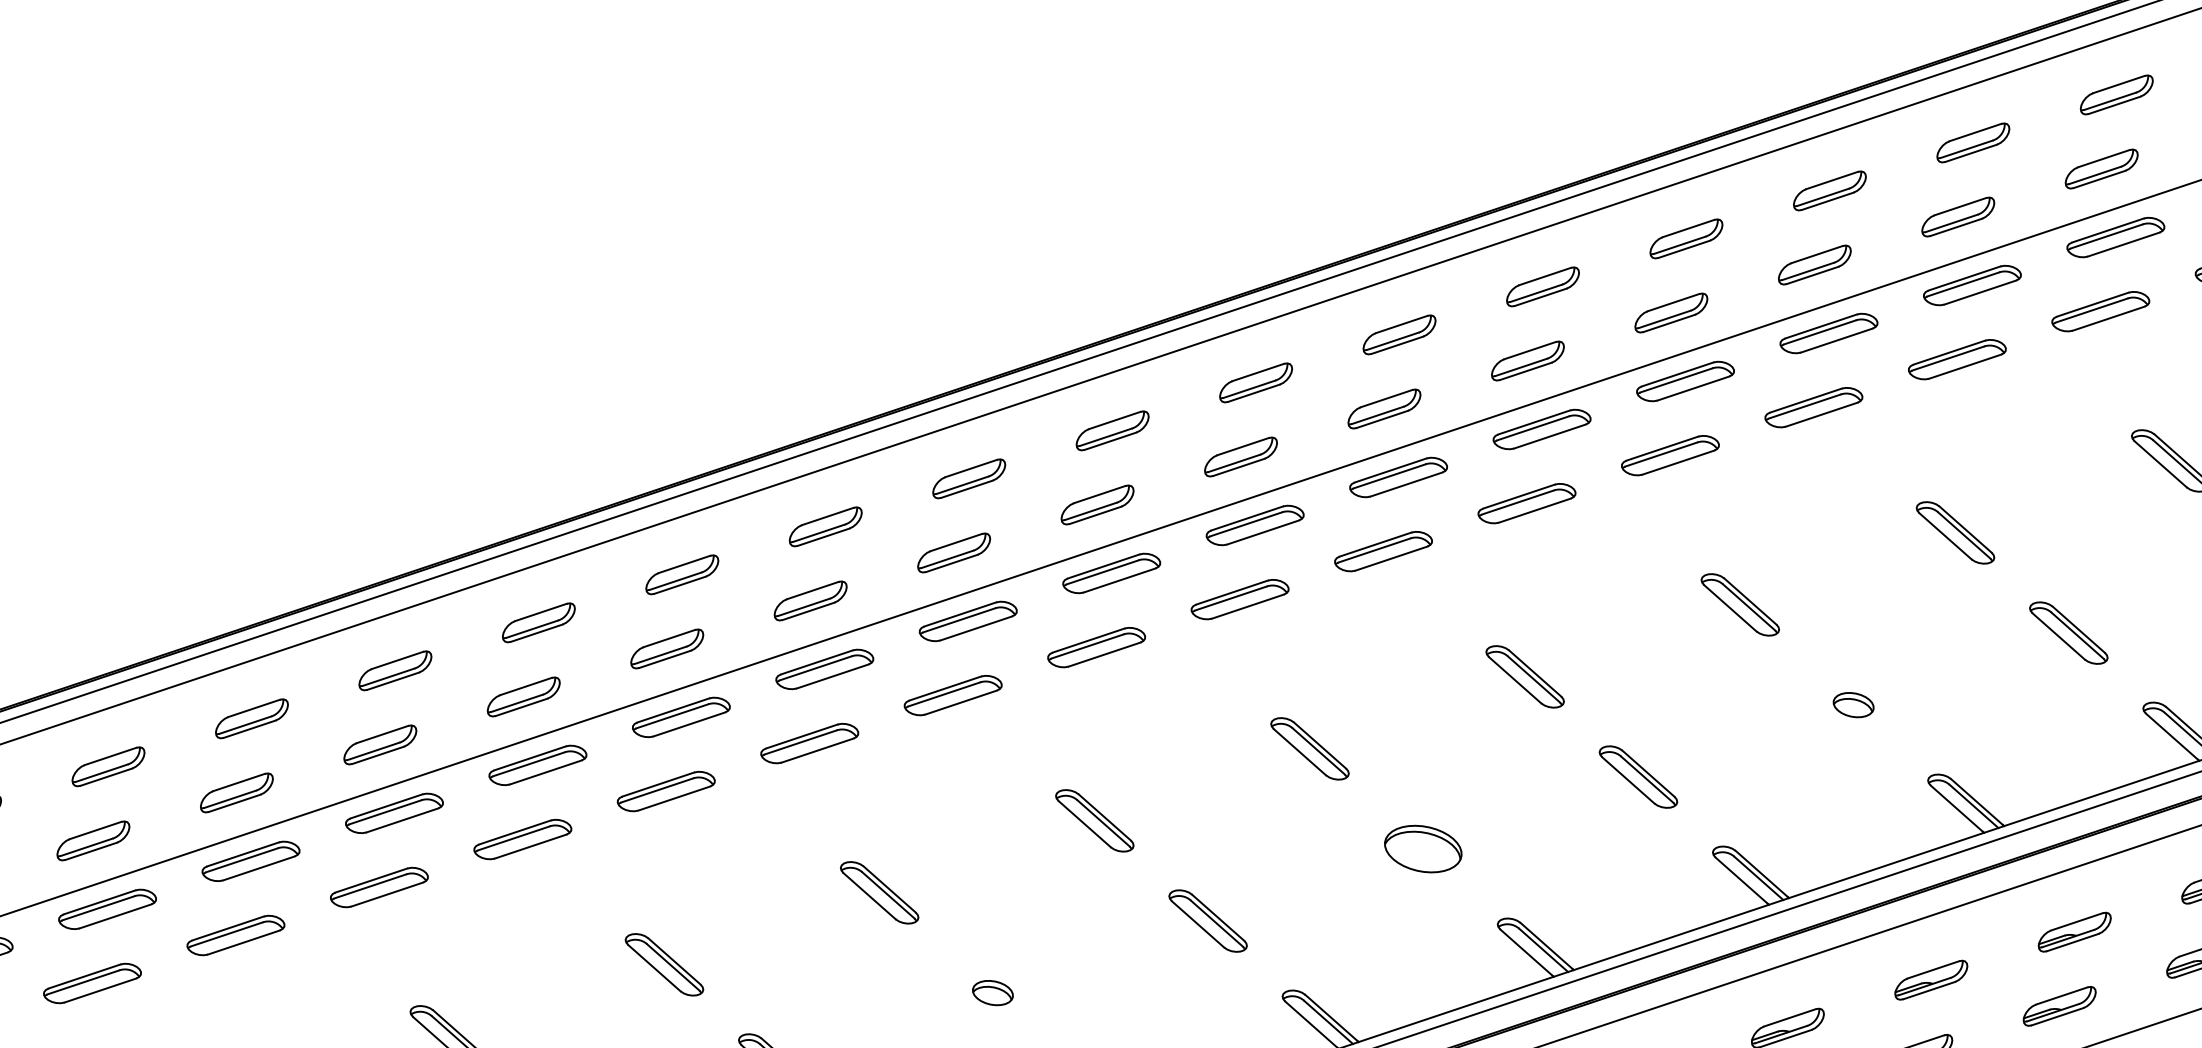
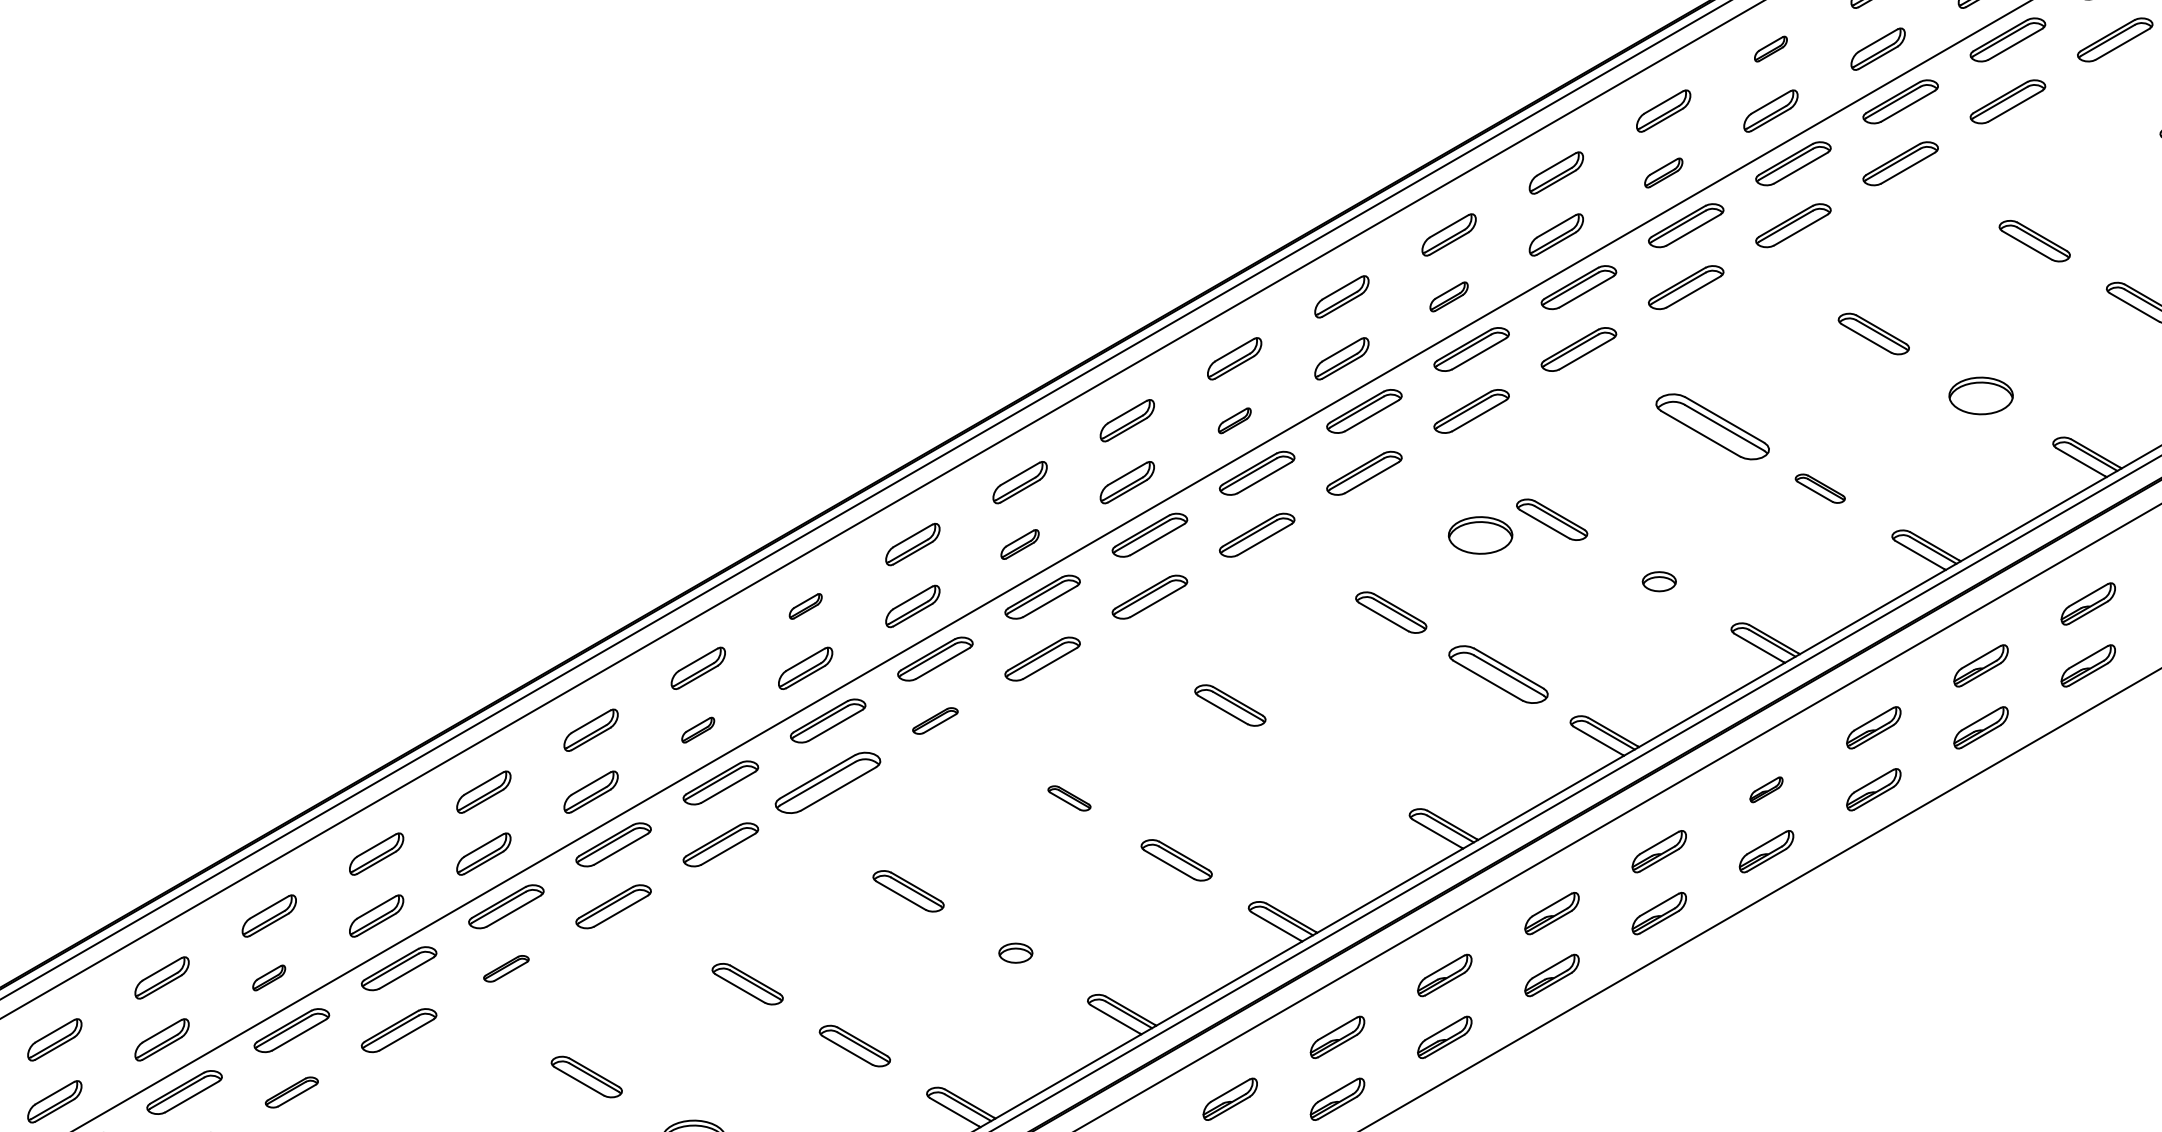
part: (2116, 93) -> (1770, 48), size x0.6
part: (1958, 216) -> (1663, 172), size x0.7
part: (1670, 312) -> (1448, 296), size x0.7
part: (1384, 408) -> (1234, 420), size x0.6
part: (1096, 504) -> (1019, 544), size x0.7
part: (825, 526) -> (805, 606), size x0.6
part: (1956, 532) -> (1713, 426), size x1.6
part: (2069, 632) -> (1820, 488), size x0.7
part: (666, 647) -> (697, 729), size x0.6
part: (953, 694) -> (935, 720), size x0.6
part: (810, 743) -> (828, 782), size x1.4
part: (1638, 776) -> (1498, 674), size x1.4
part: (1094, 820) -> (1069, 798), size x0.6
part: (92, 840) -> (268, 977), size x0.6
part: (1423, 849) -> (1480, 535), moved
part: (379, 887) -> (506, 968), size x0.6
part: (1931, 979) -> (1766, 789), size x0.6
part: (92, 983) -> (291, 1092), size x0.7

